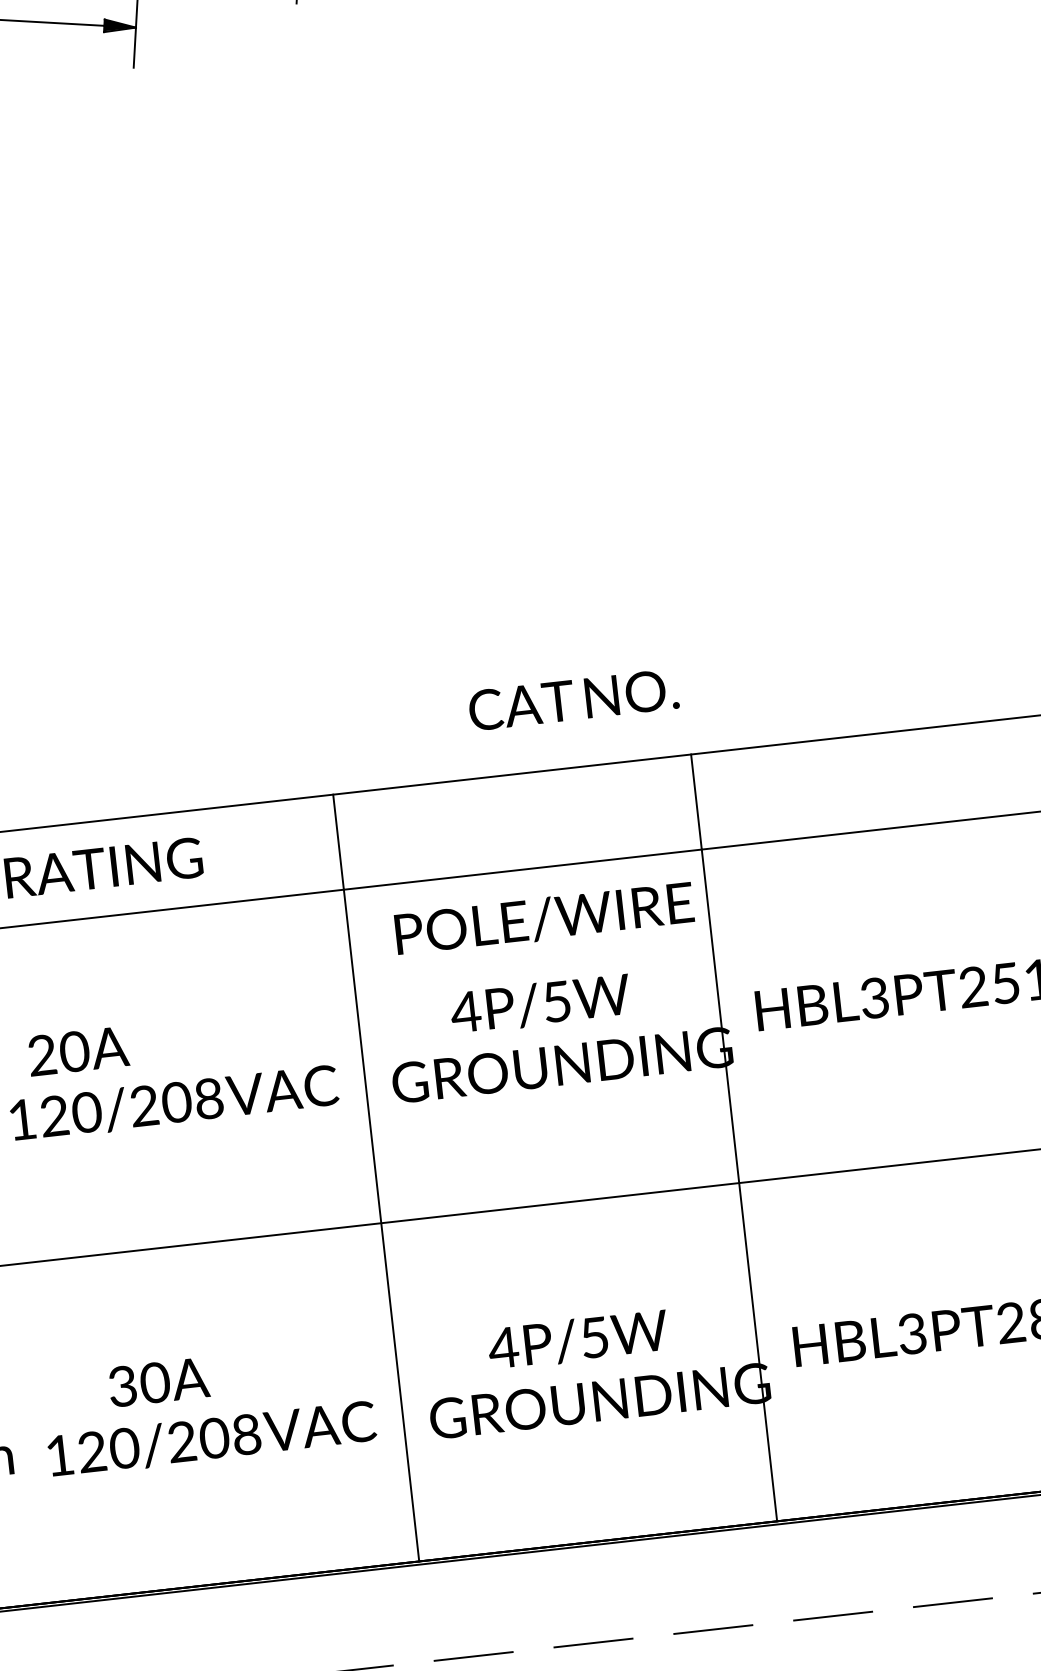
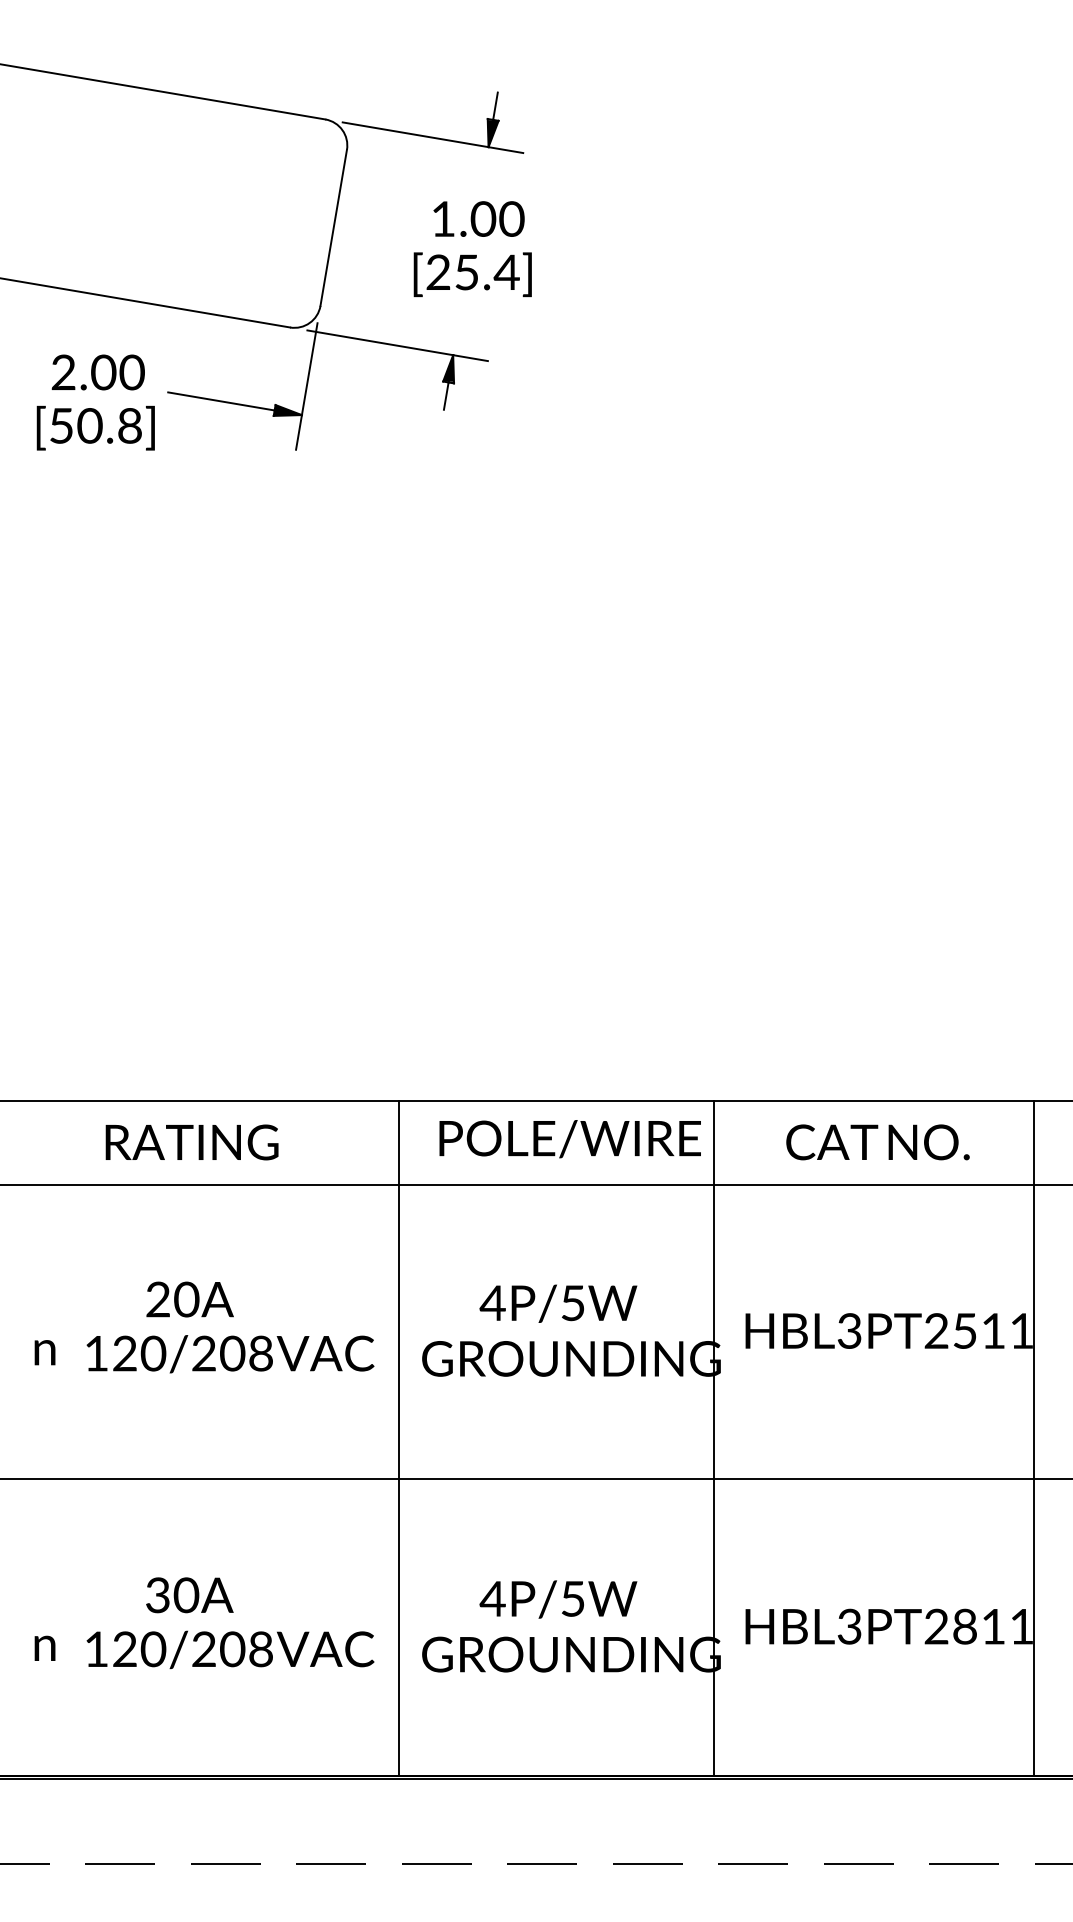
text: (573, 700) -> (877, 1142), moved
text: (543, 919) -> (569, 1139), moved
text: (77, 1051) -> (189, 1299), moved

